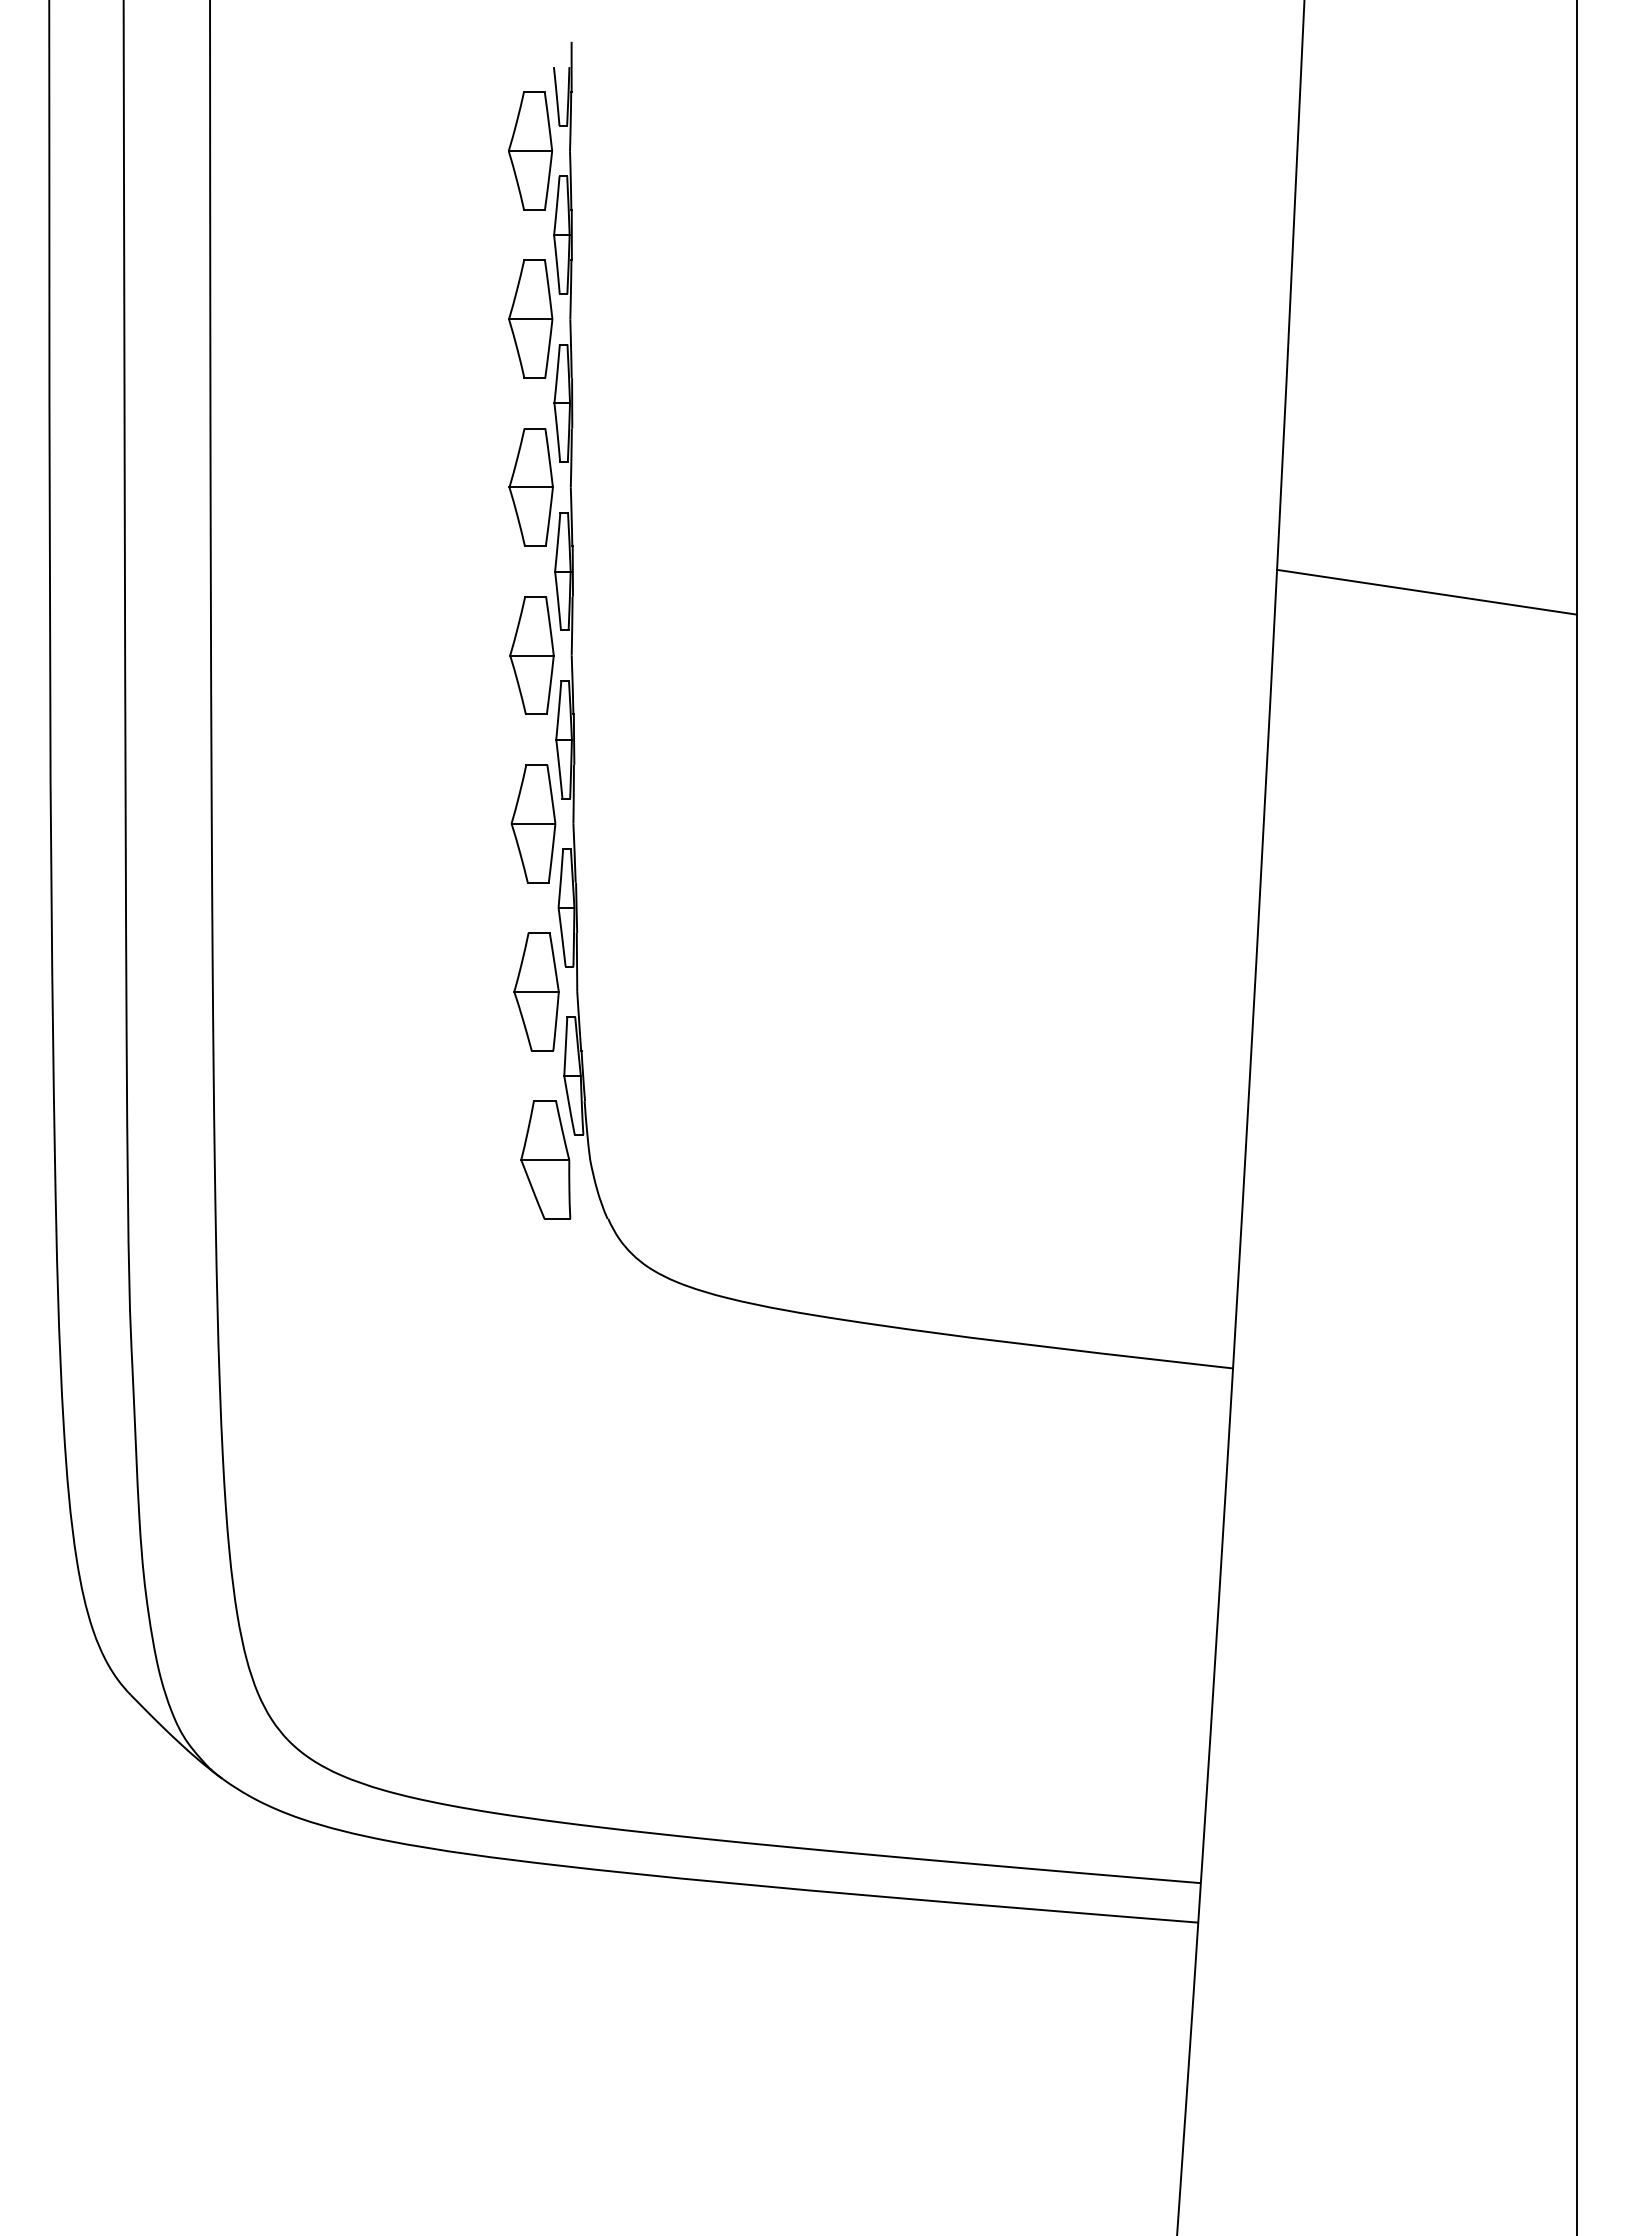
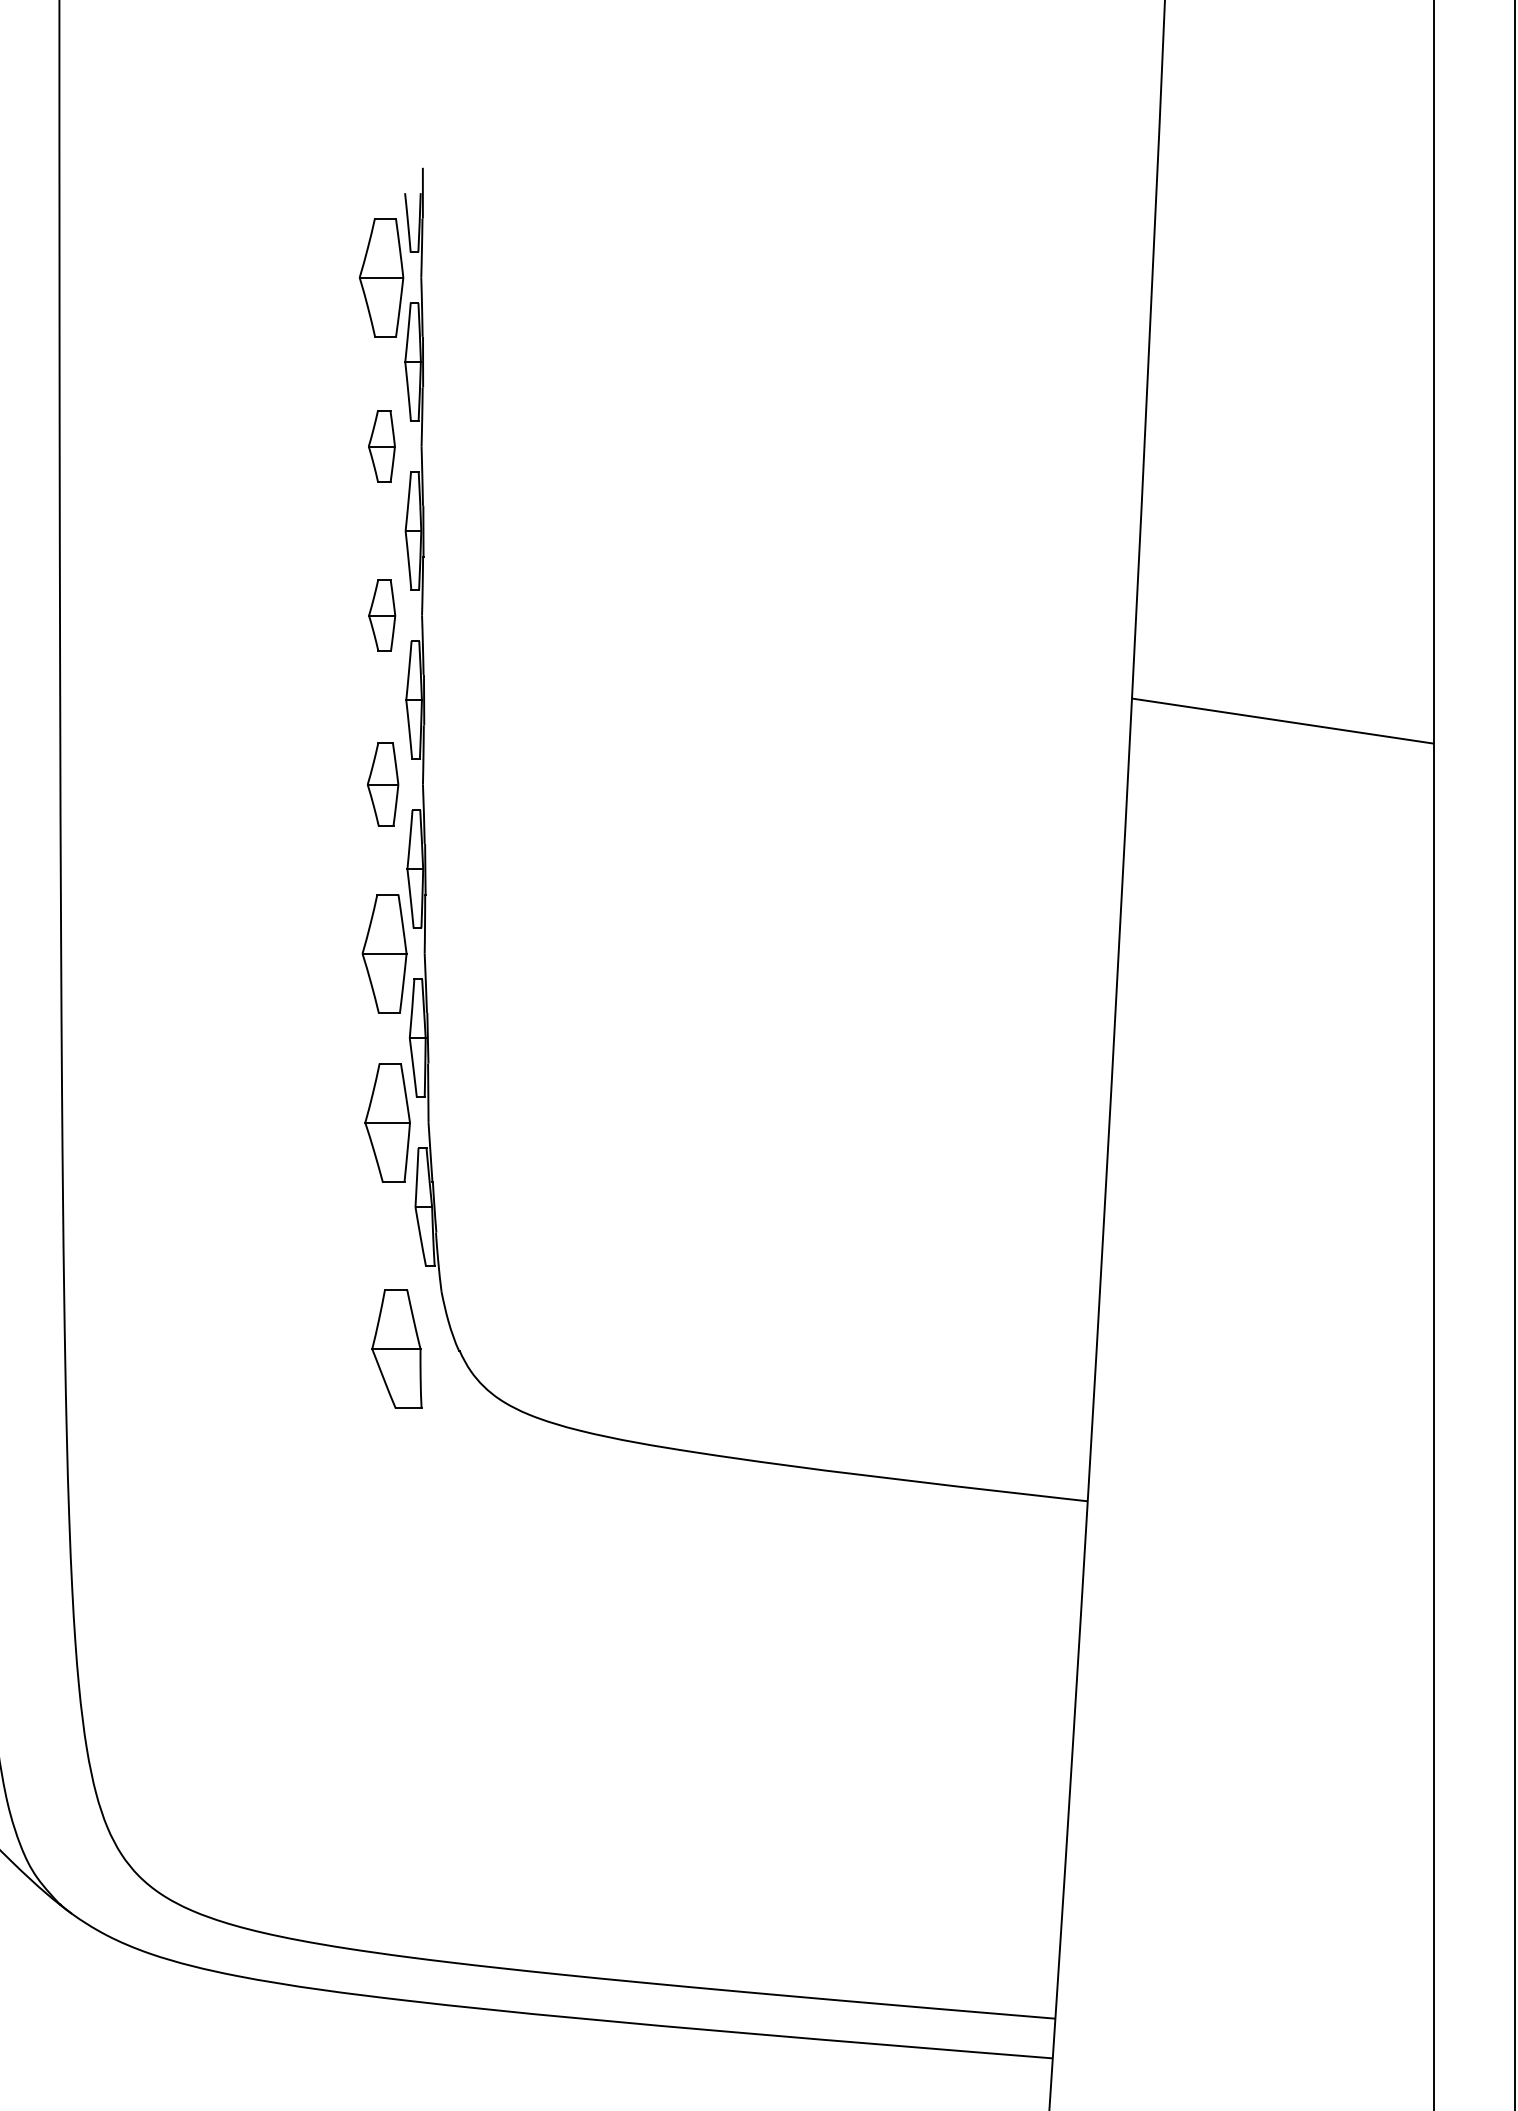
part: (530, 318) -> (381, 445), size x0.6
part: (530, 487) -> (381, 615), size x0.6
part: (531, 655) -> (382, 784), size x0.7
part: (545, 1159) -> (396, 1348), moved

